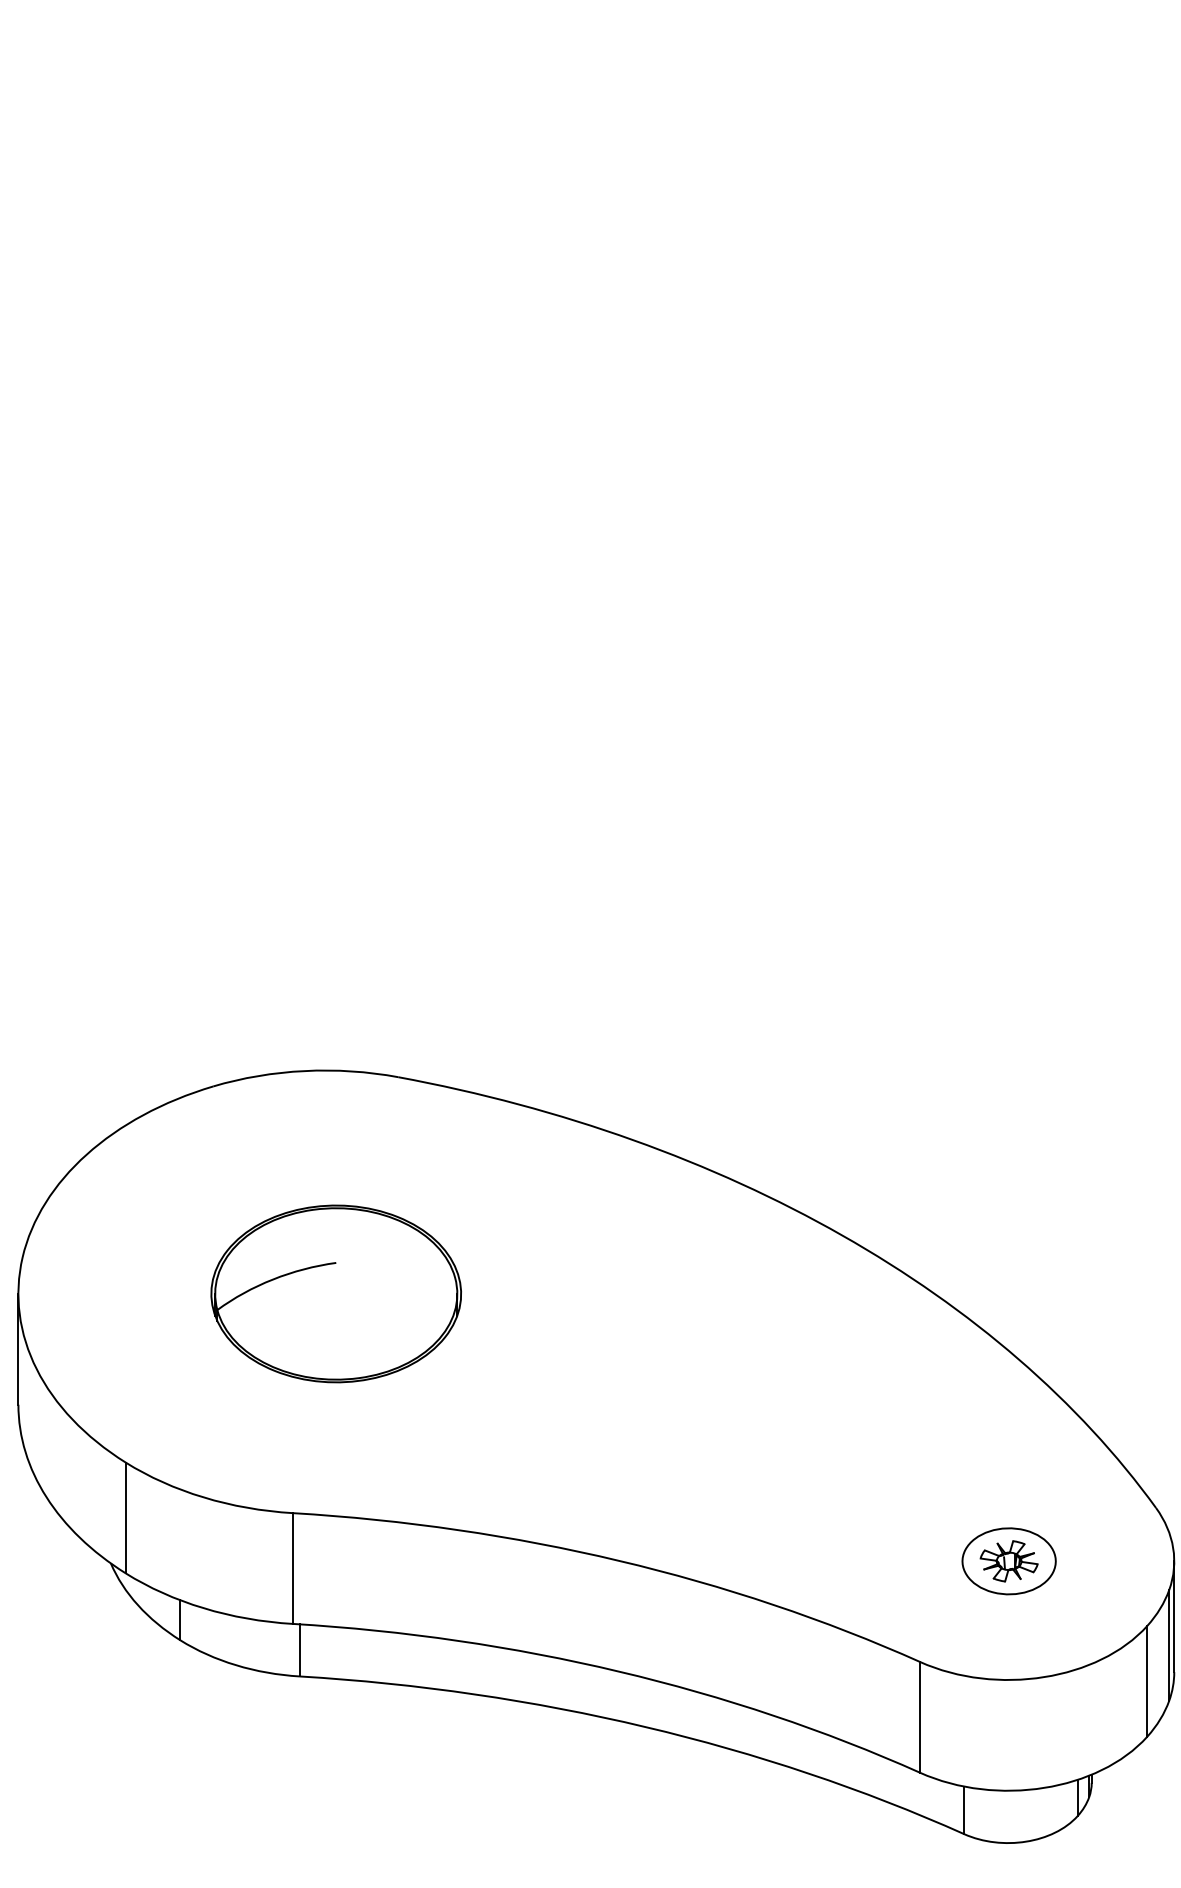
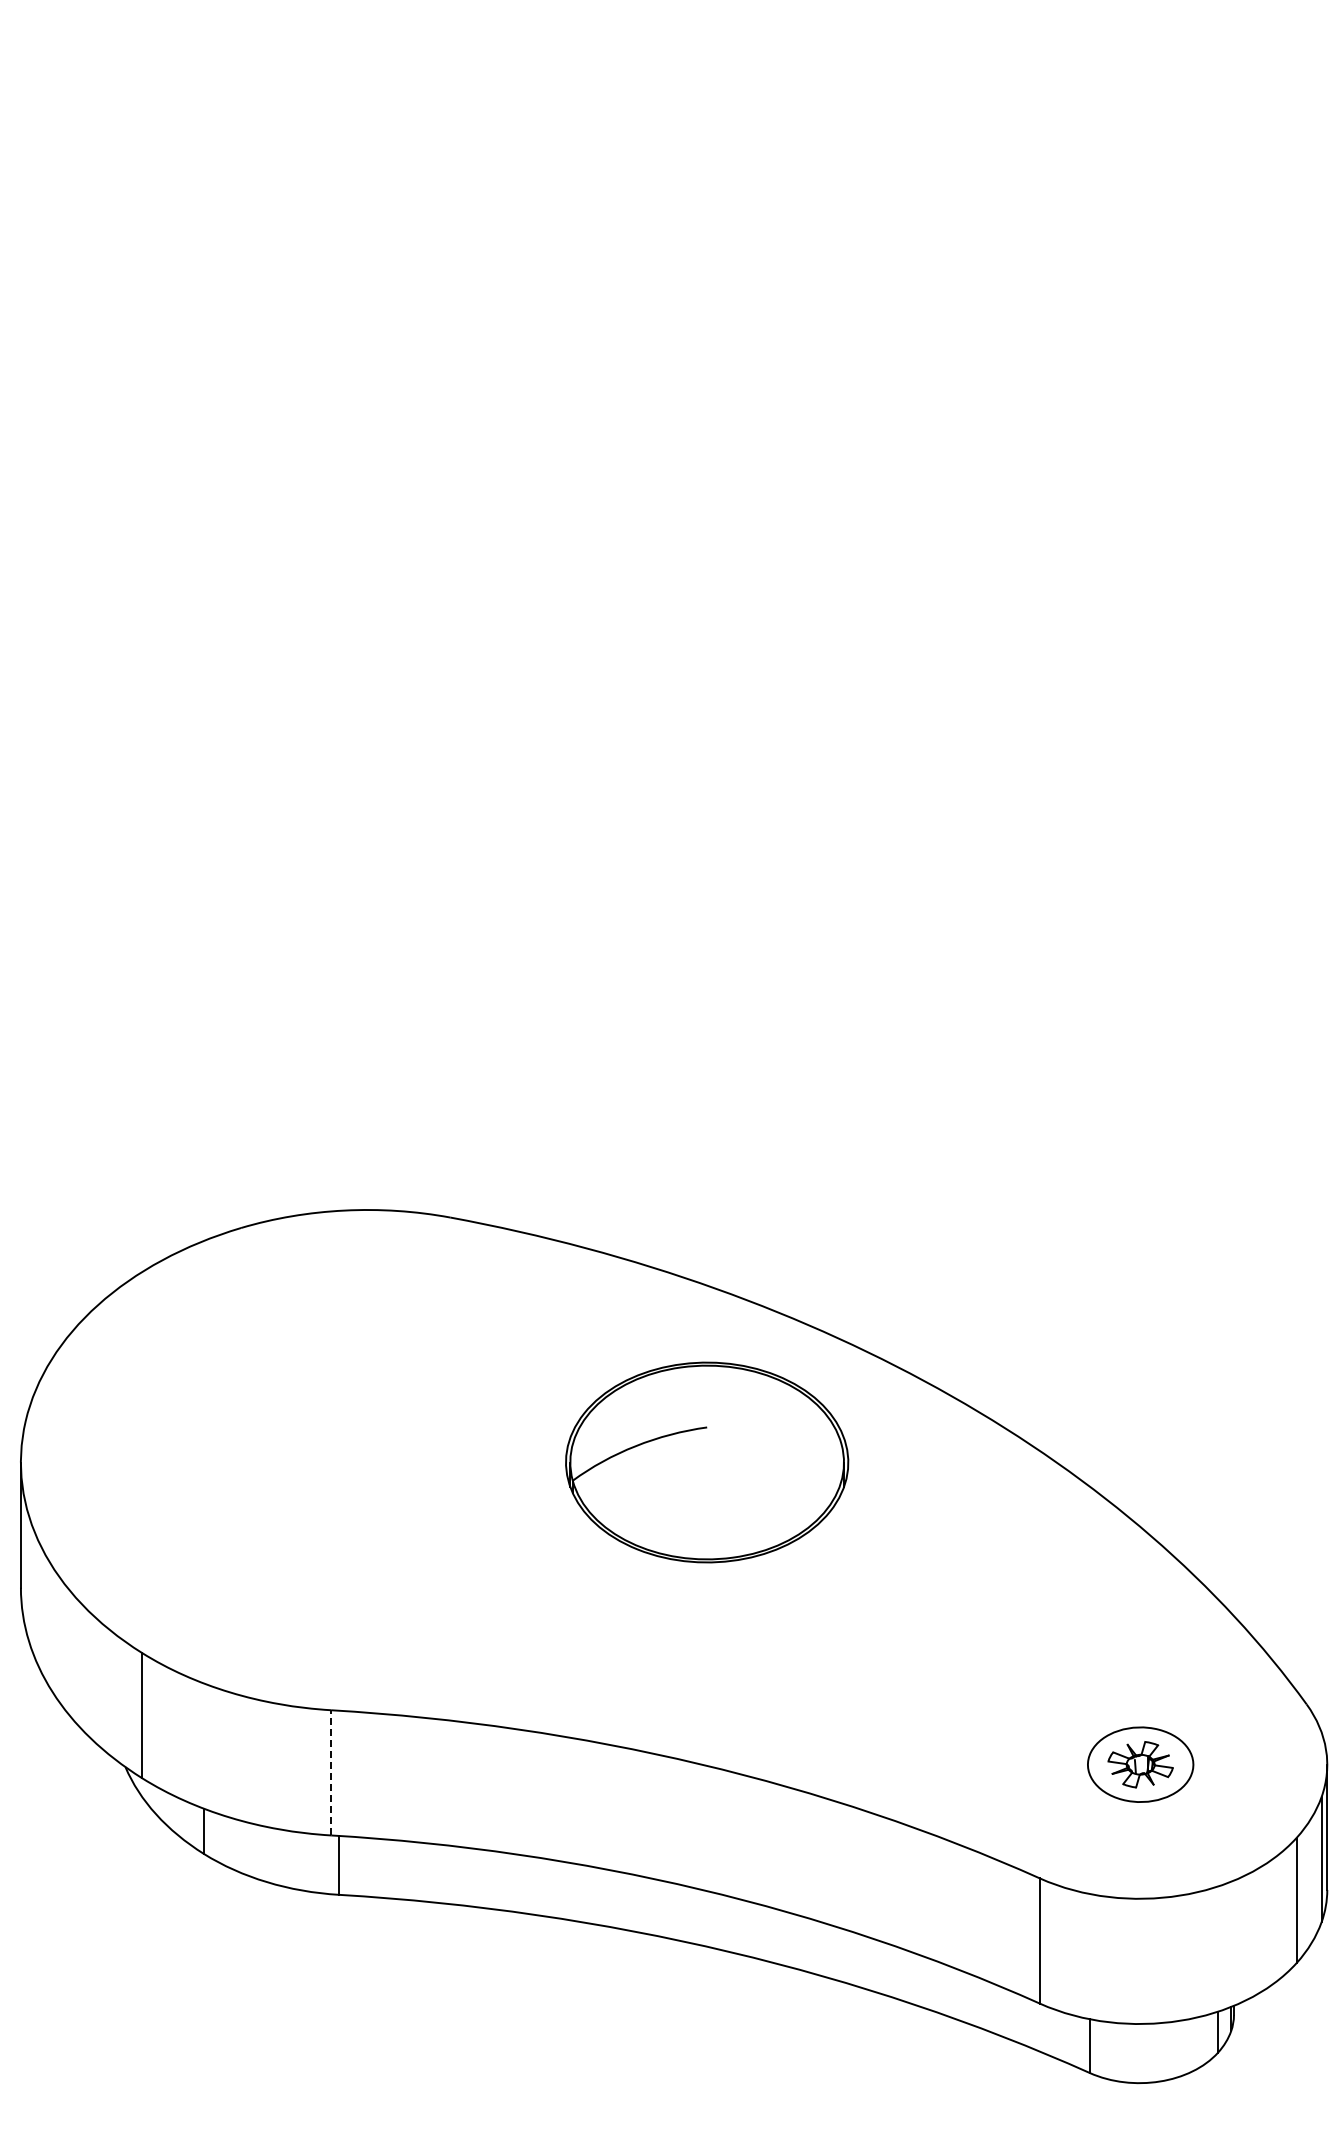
part: (336, 1293) -> (707, 1462), moved
line: (293, 1568) -> (331, 1772), solid -> dashed

